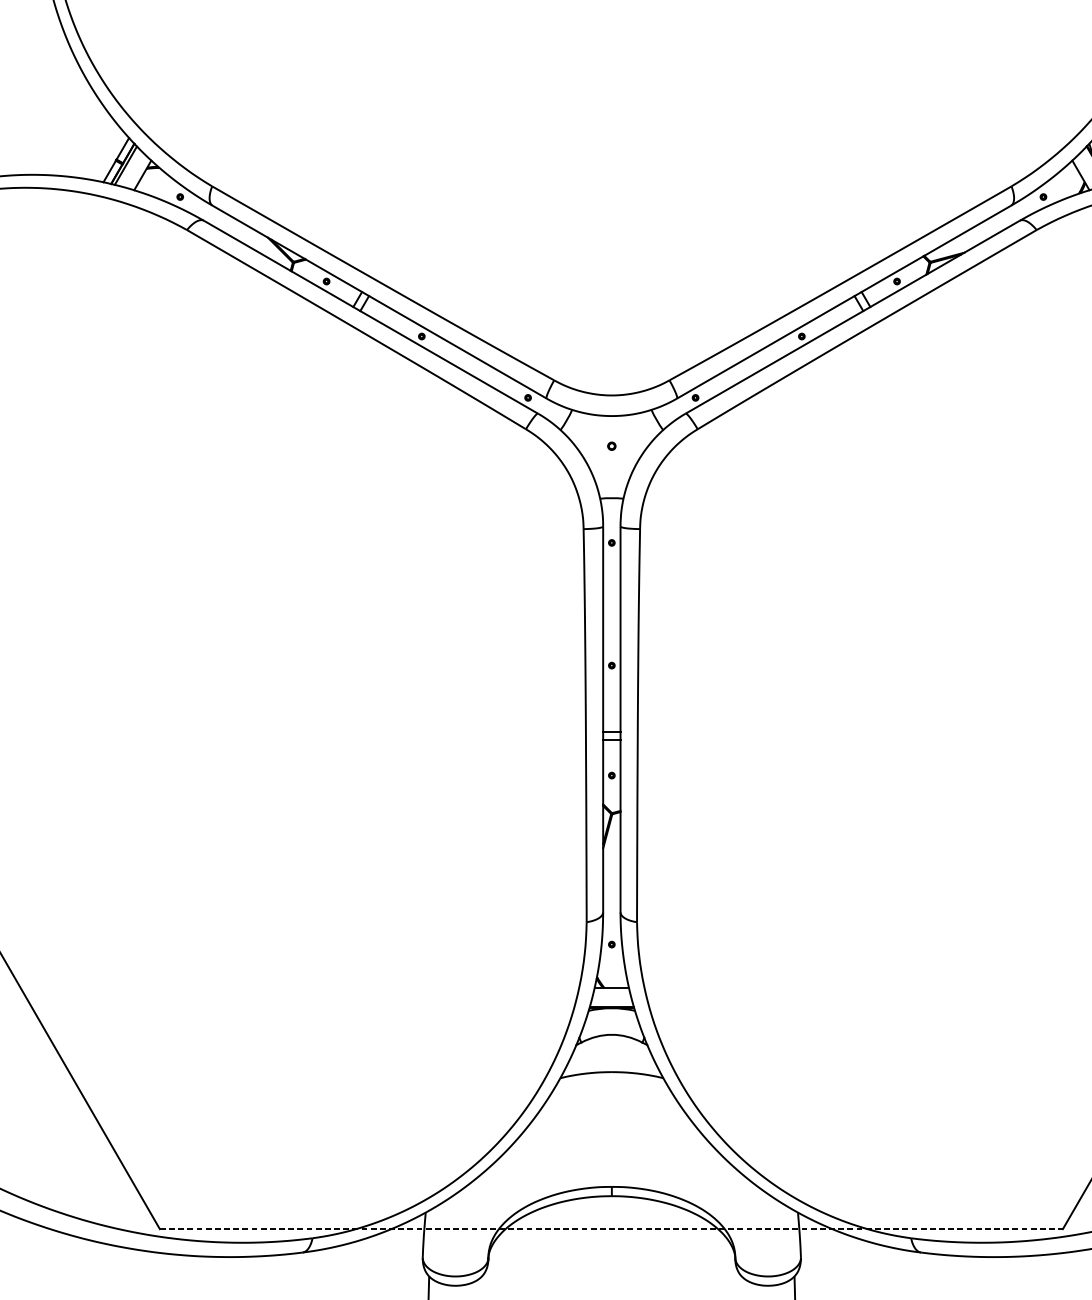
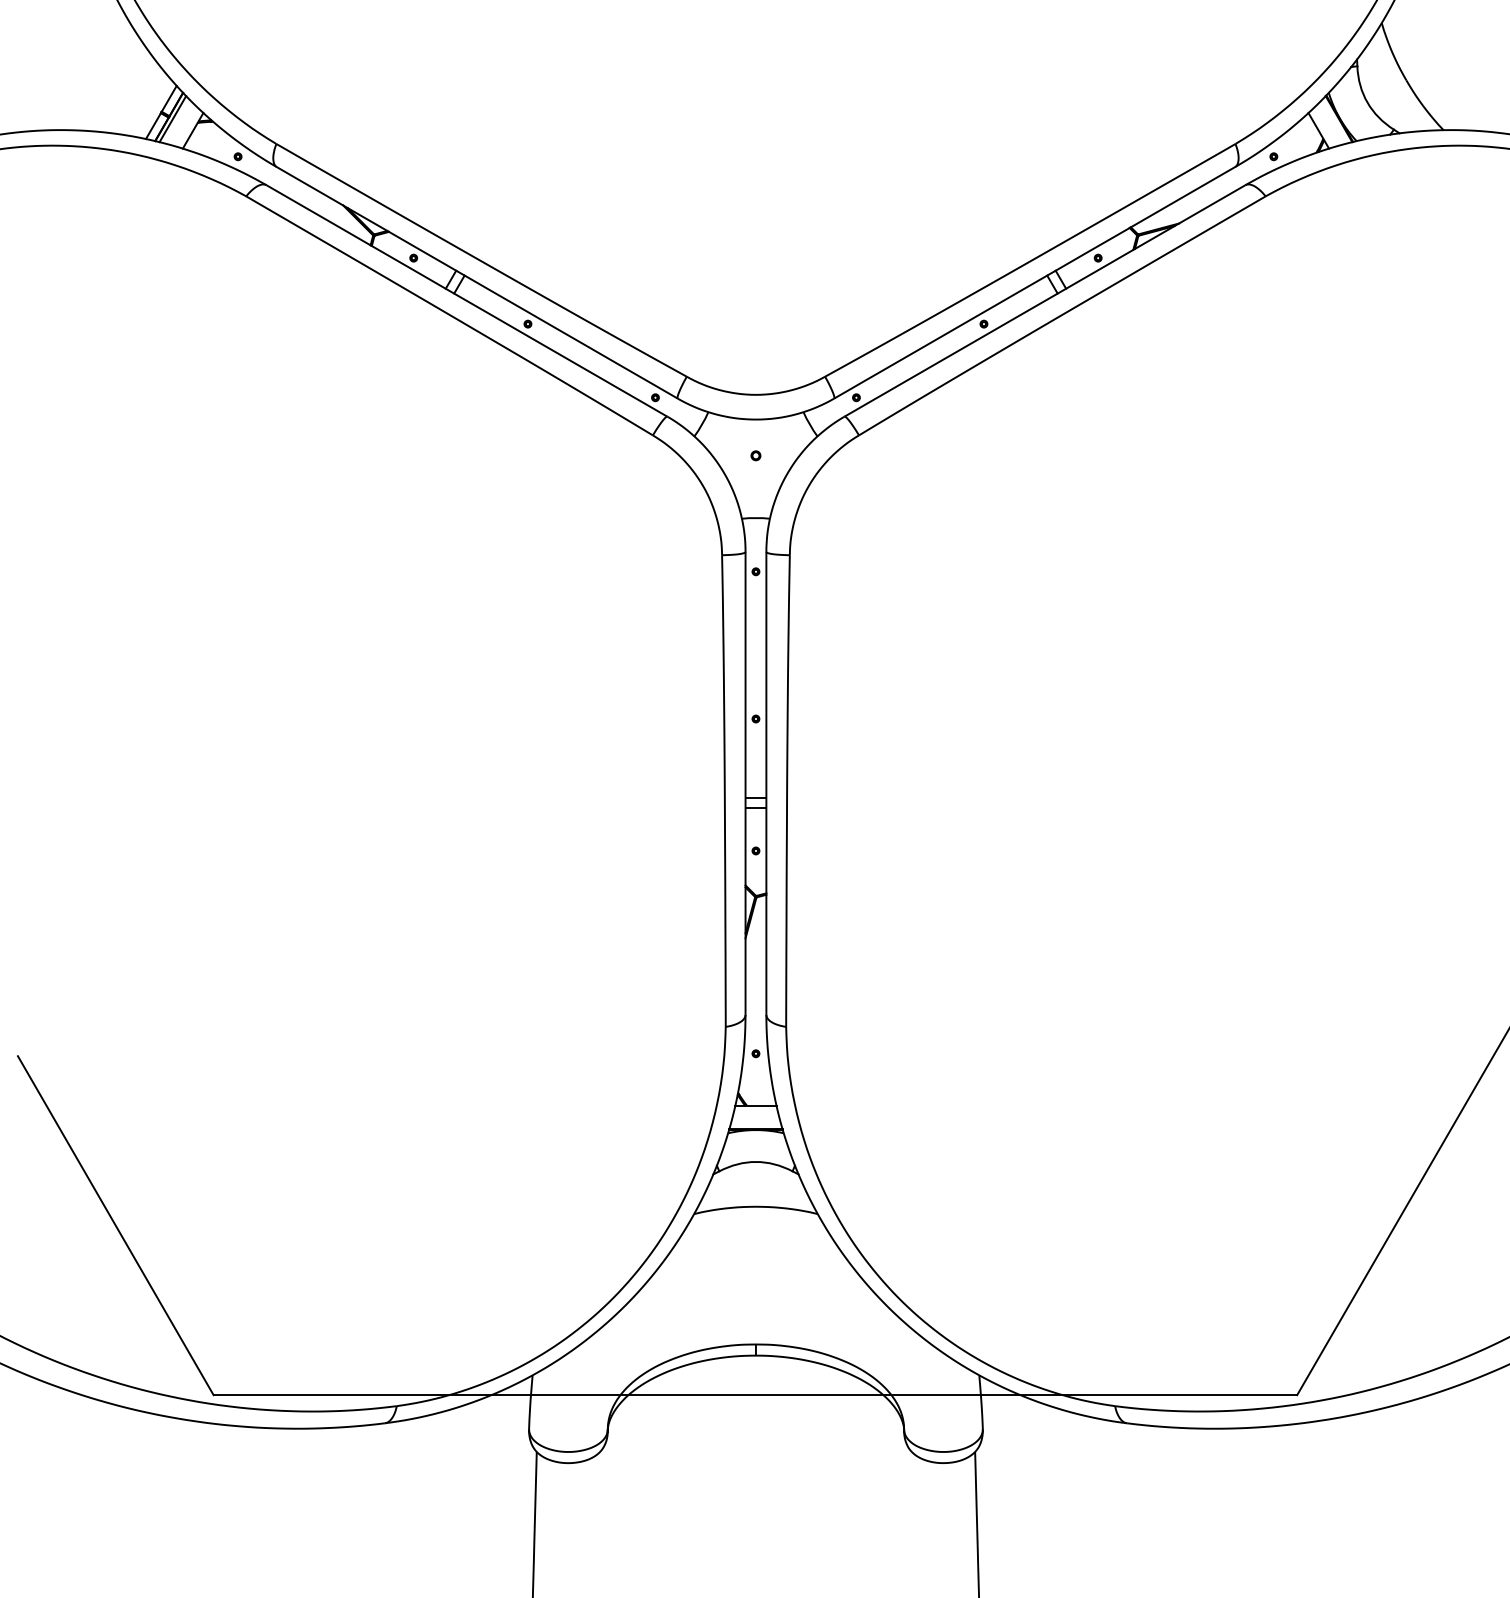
line: (611, 1229) -> (755, 1395), dashed -> solid

